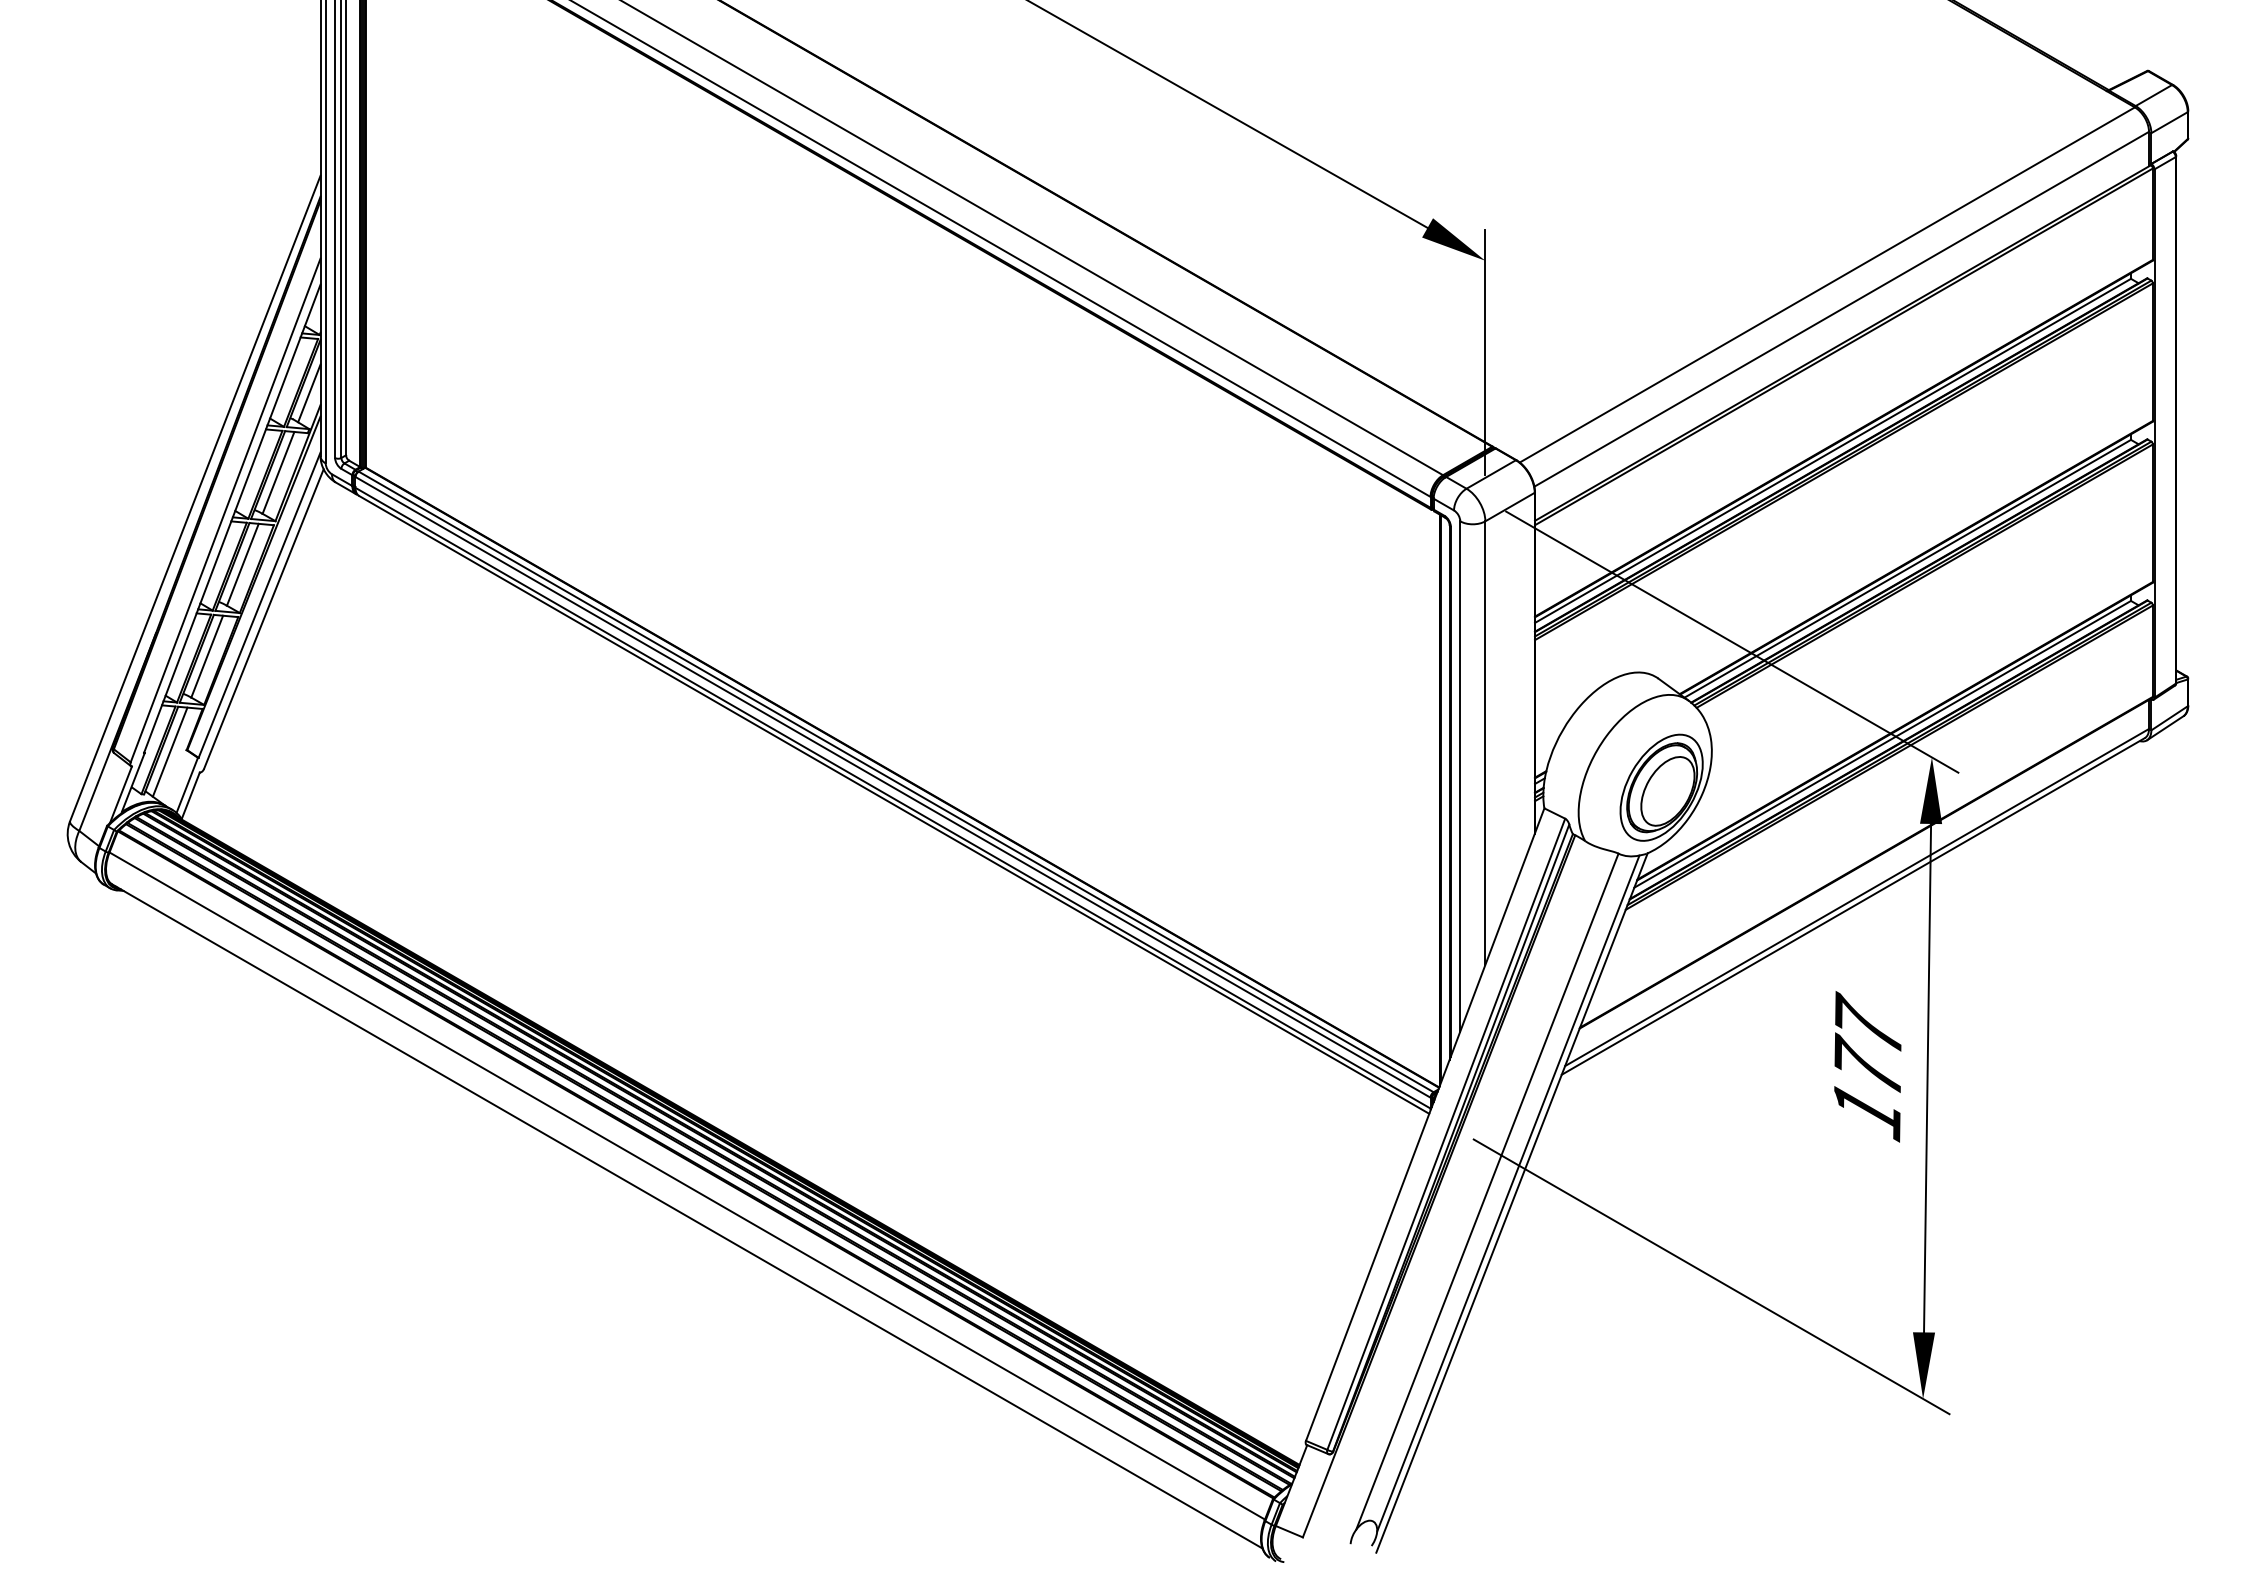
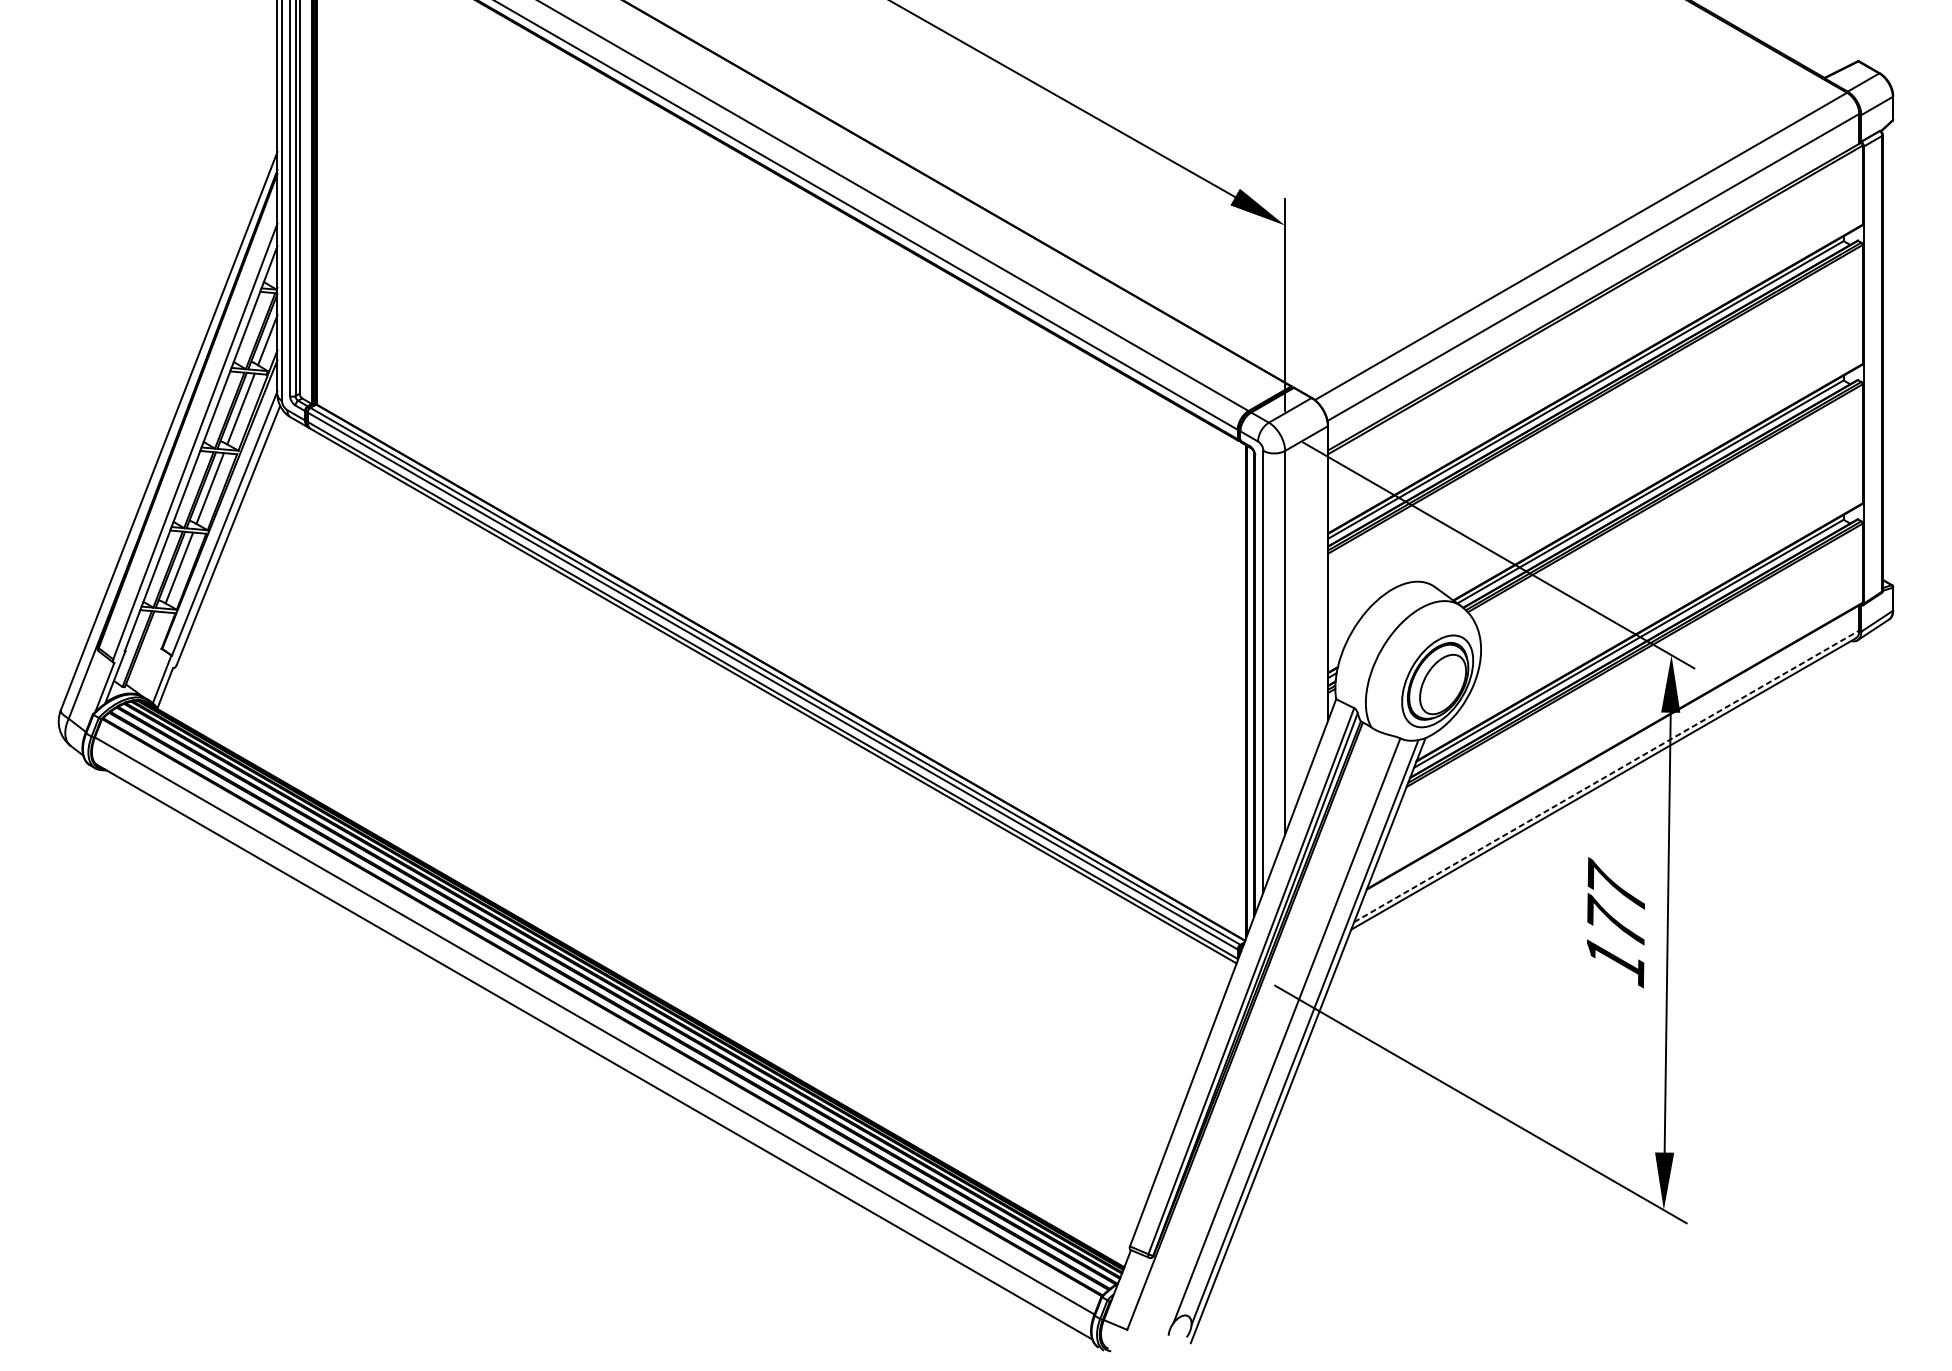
line: (169, 751) -> (146, 650), removed
line: (1857, 897) -> (1607, 776), solid -> dashed

